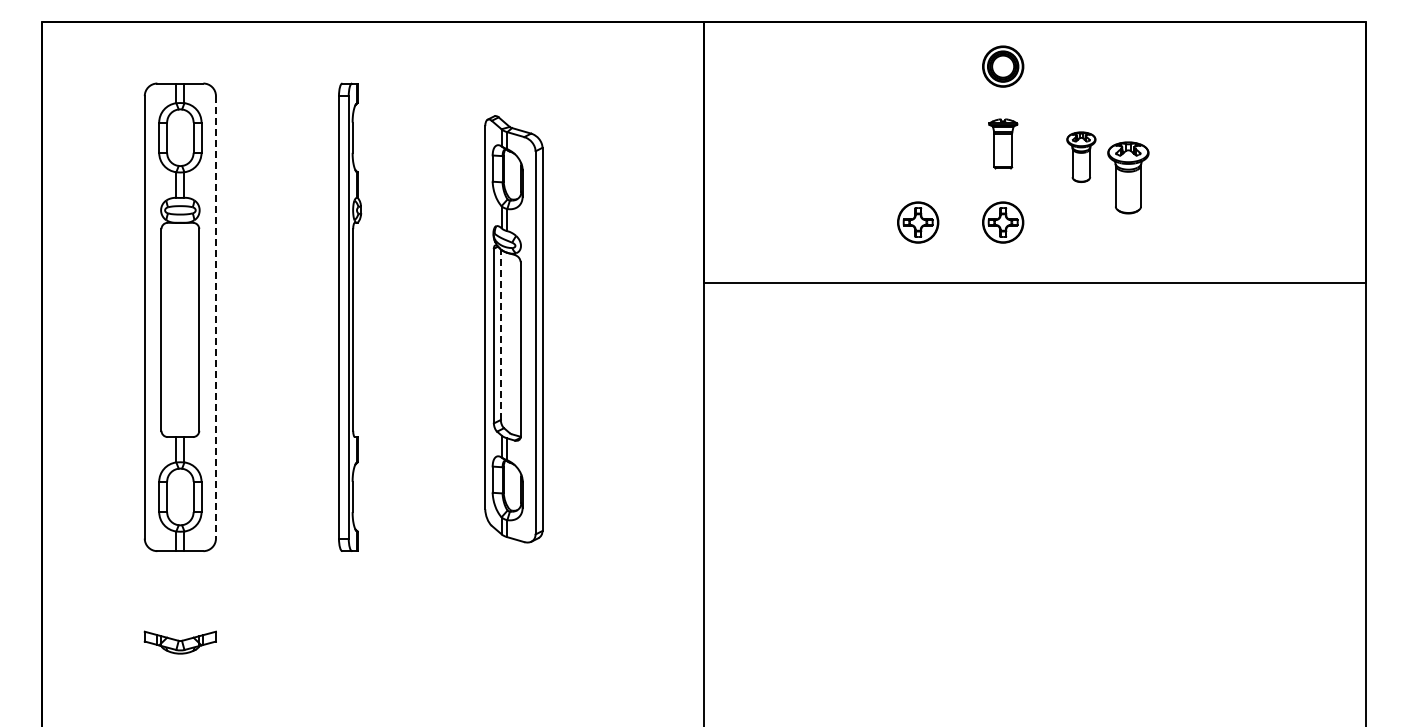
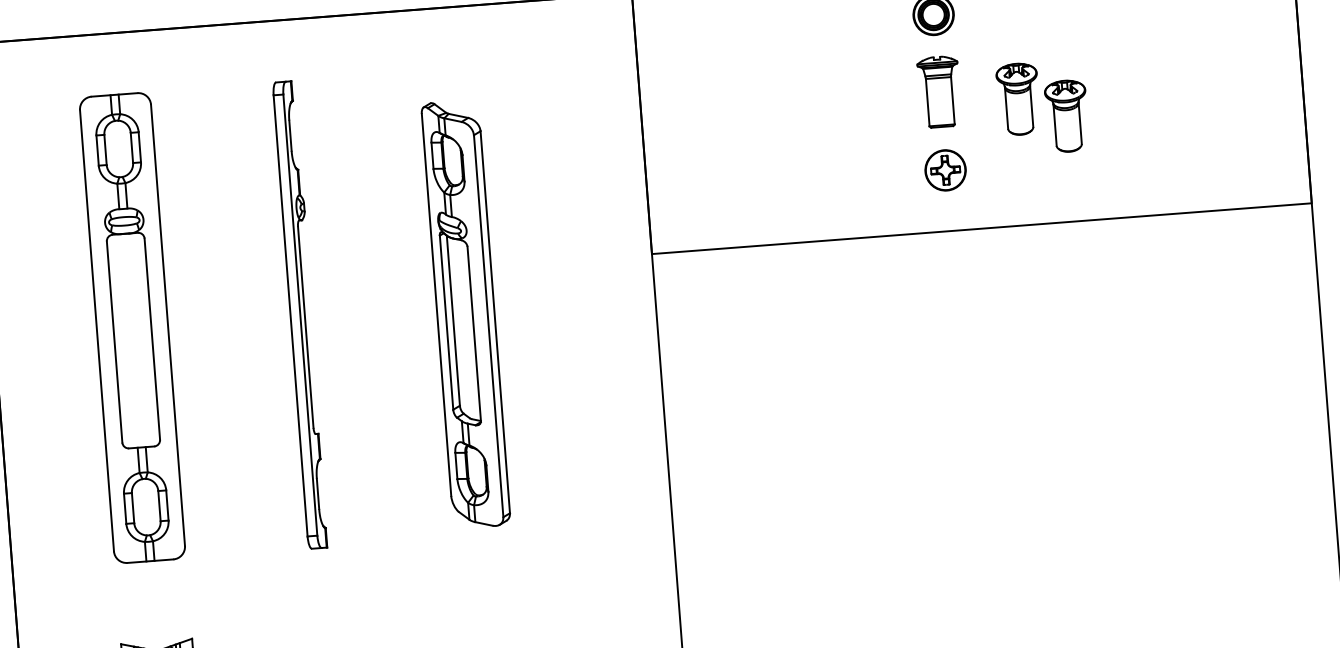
part: (1003, 143) -> (939, 91), size x1.43
part: (1081, 156) -> (1018, 98), size x1.43
part: (918, 222) -> (861, 176), removed
line: (215, 317) -> (167, 325), dashed -> solid
line: (500, 334) -> (452, 320), dashed -> solid

